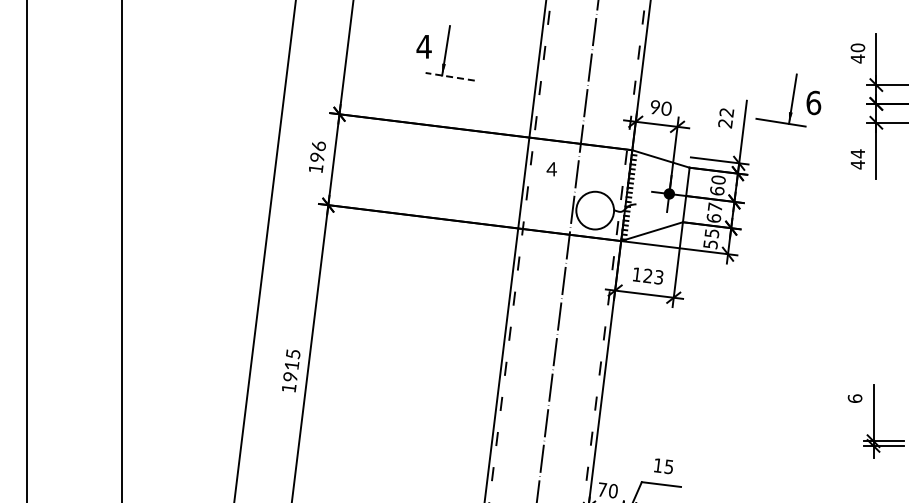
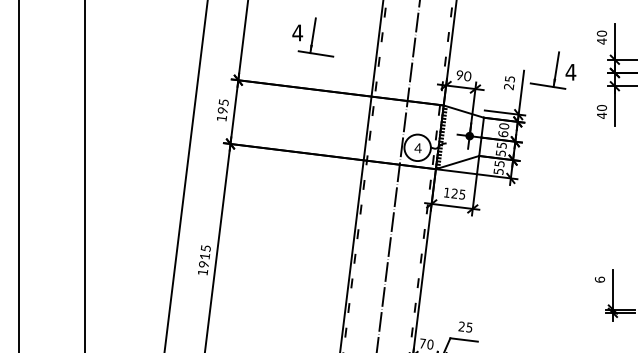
line: (450, 76) -> (316, 53), dashed -> solid
text: (813, 102) -> (570, 71), 6 -> 4
text: (726, 112) -> (509, 79), 22 -> 25
text: (318, 146) -> (223, 102), 96 -> 95
text: (857, 153) -> (601, 107), 44 -> 40
text: (551, 169) -> (417, 148), moved
text: (714, 212) -> (501, 149), 67 -> 55
text: (659, 277) -> (462, 194), 123 -> 125
text: (657, 465) -> (461, 326), 15 -> 25

